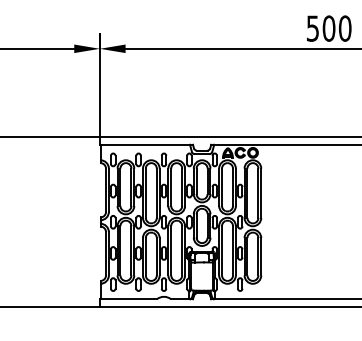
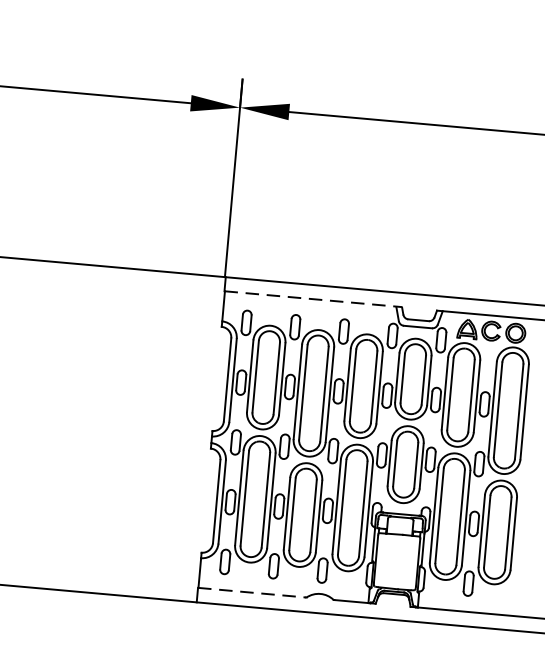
line: (147, 144) -> (314, 299), solid -> dashed
line: (128, 299) -> (251, 593), solid -> dashed

